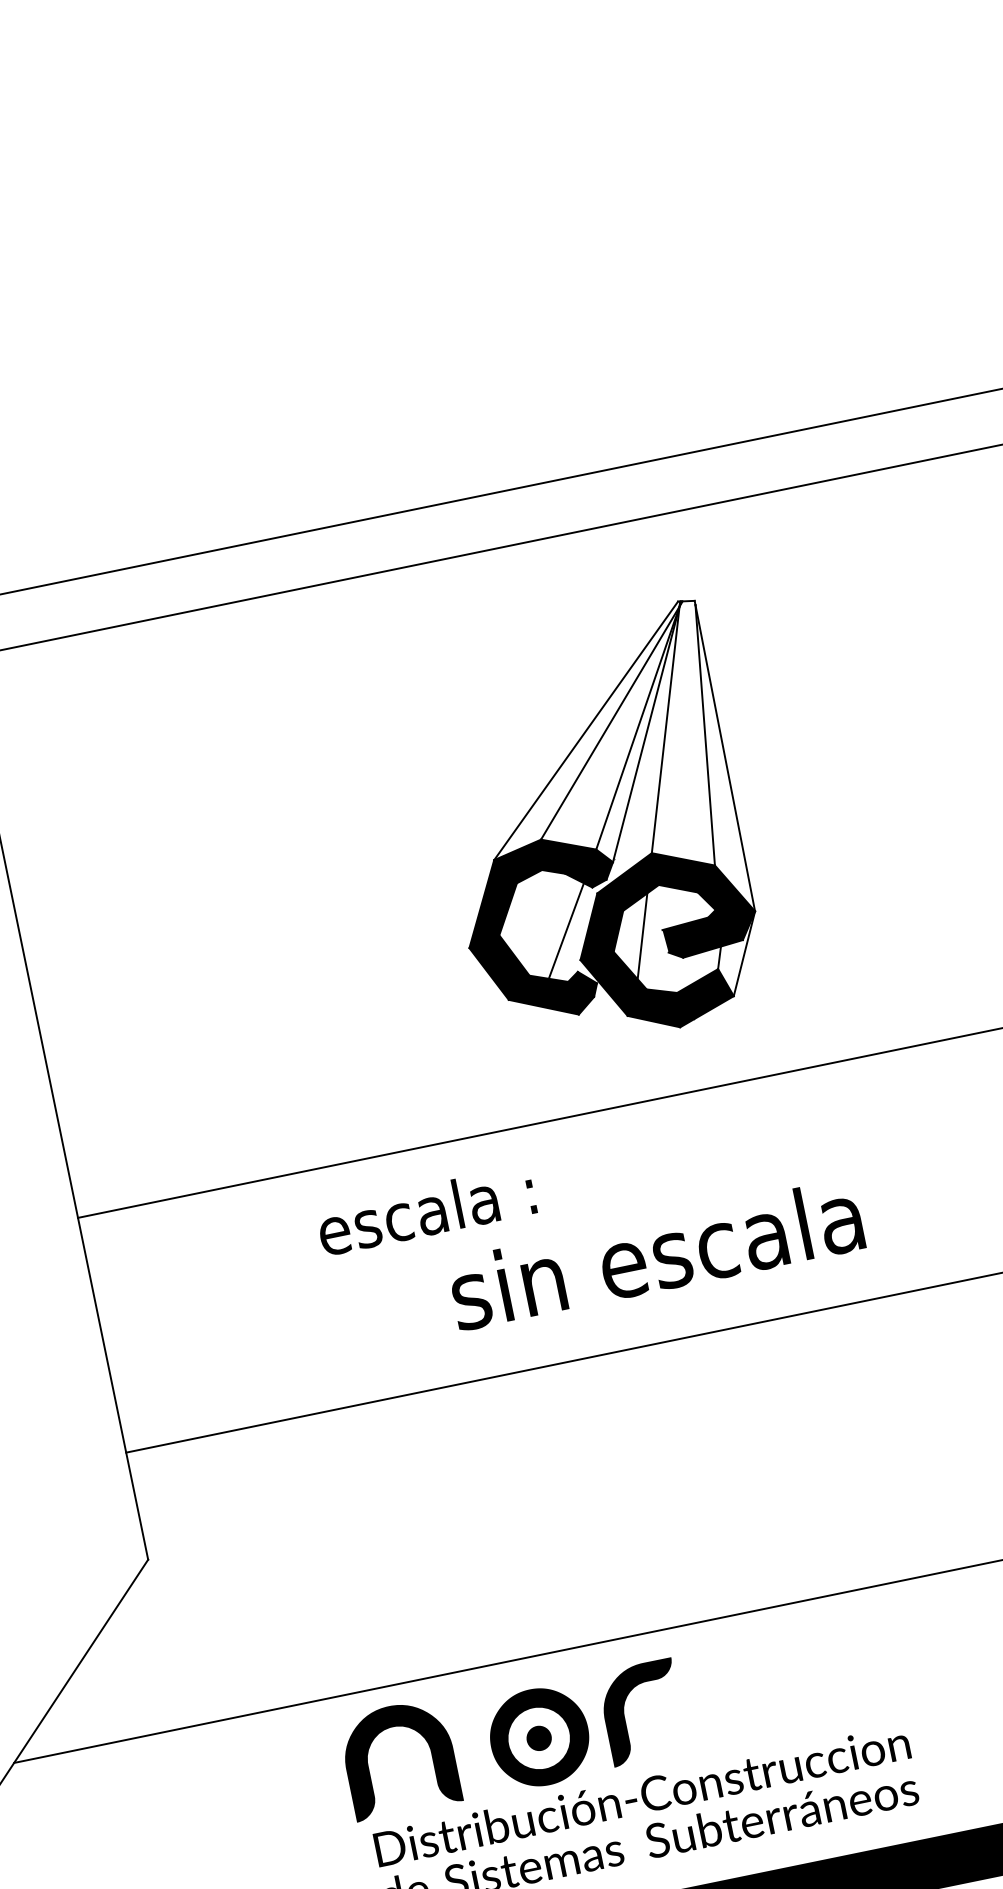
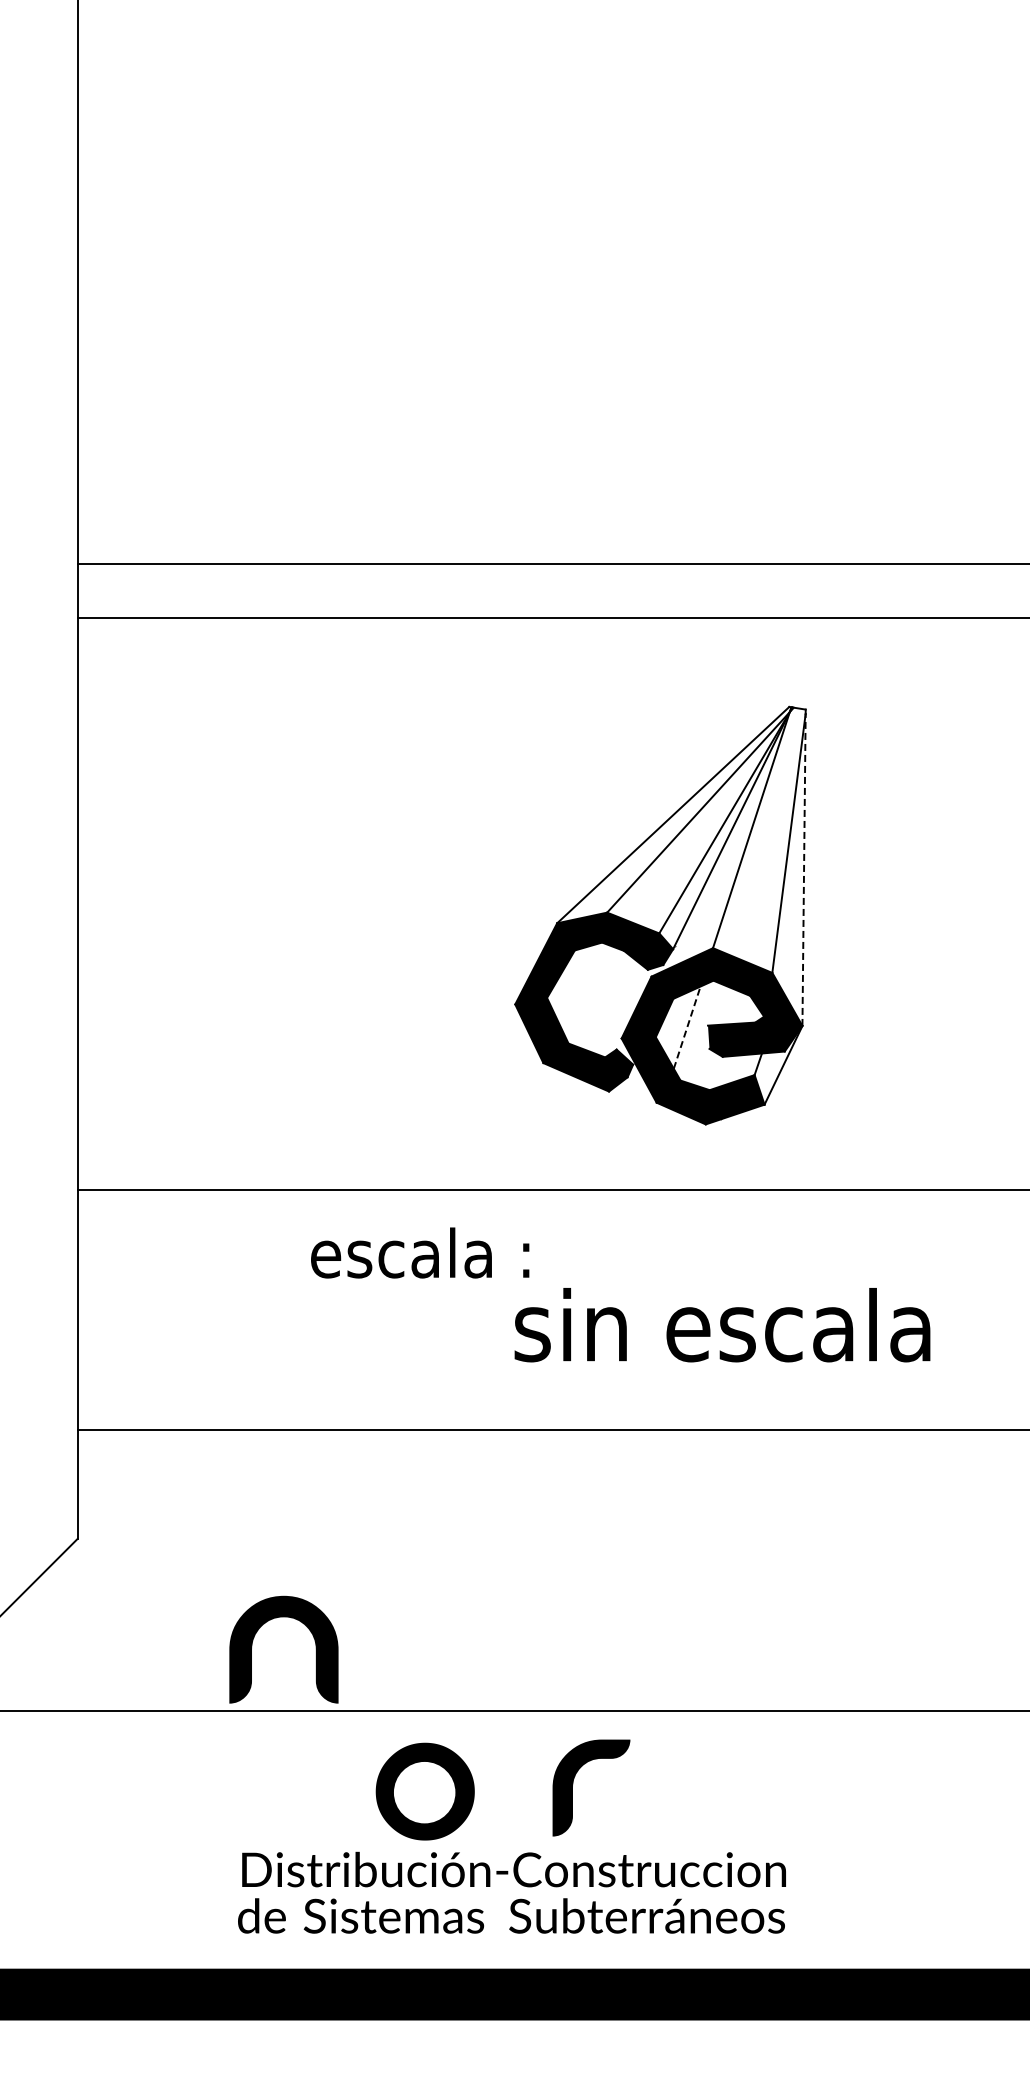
line: (725, 757) -> (804, 869), solid -> dashed
line: (566, 930) -> (613, 1006), removed
line: (642, 936) -> (687, 1027), solid -> dashed
text: (656, 1254) -> (722, 1325), moved
part: (624, 1712) -> (573, 1784), moved
fill: (538, 1738) -> (424, 1792), removed
part: (370, 1747) -> (257, 1632), moved

